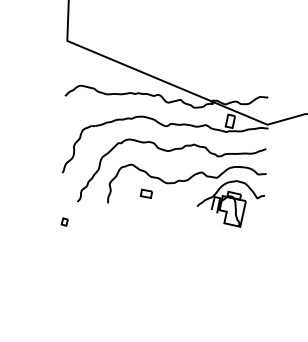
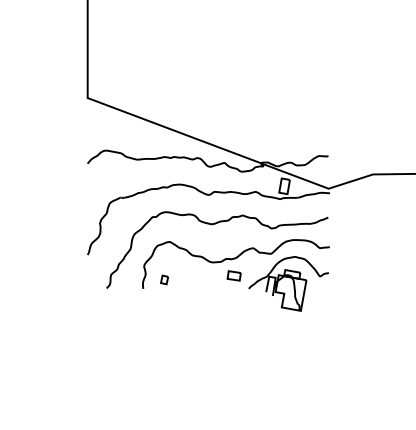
part: (145, 193) -> (233, 275), moved
part: (64, 221) -> (164, 279), moved

